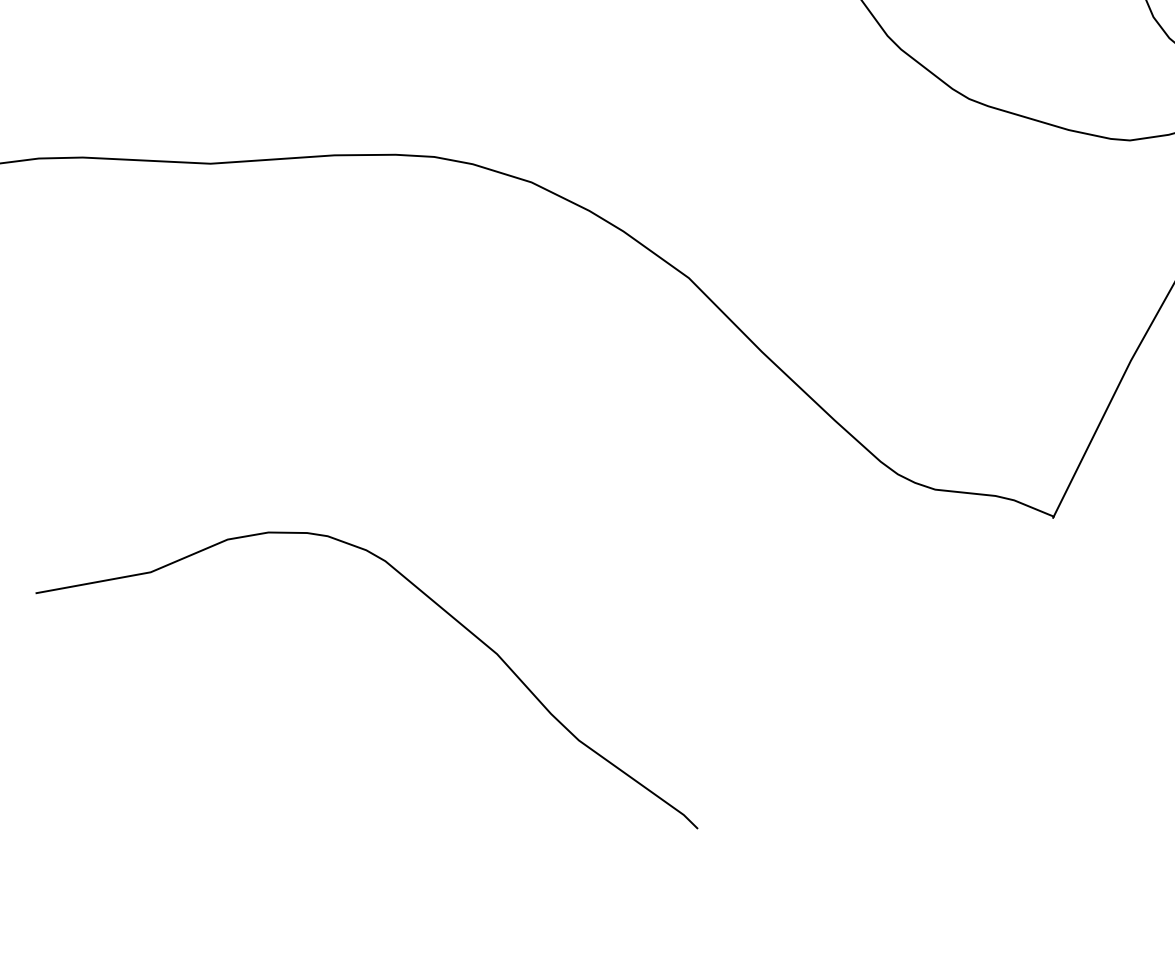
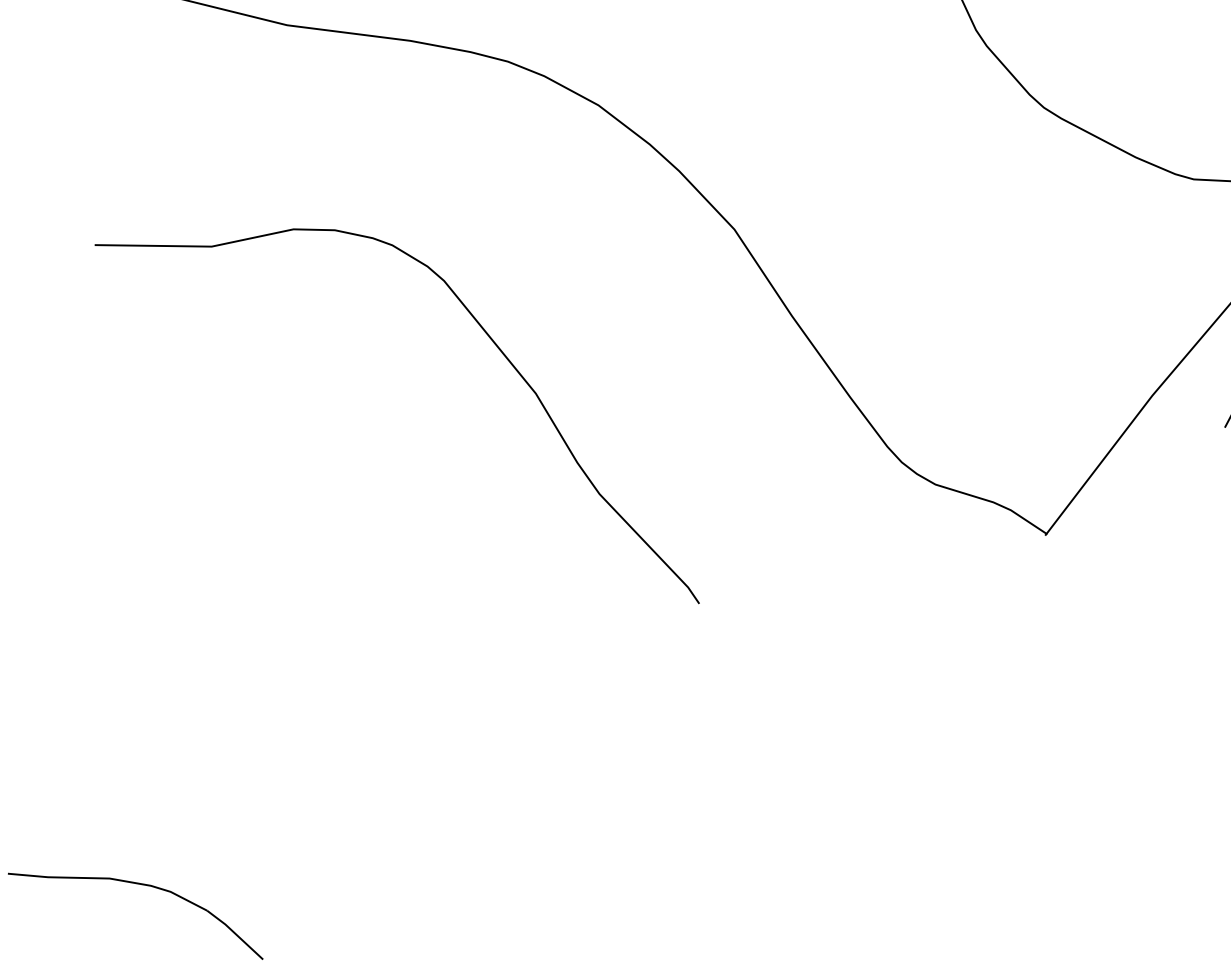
curve: (440, 608) -> (489, 338), moved

